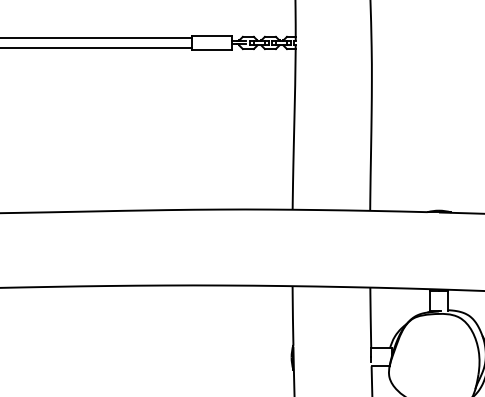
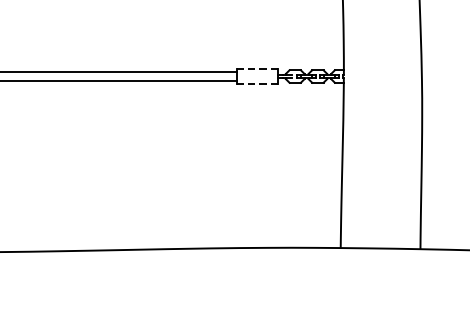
line: (211, 35) -> (257, 68), solid -> dashed
line: (211, 50) -> (257, 84), solid -> dashed

